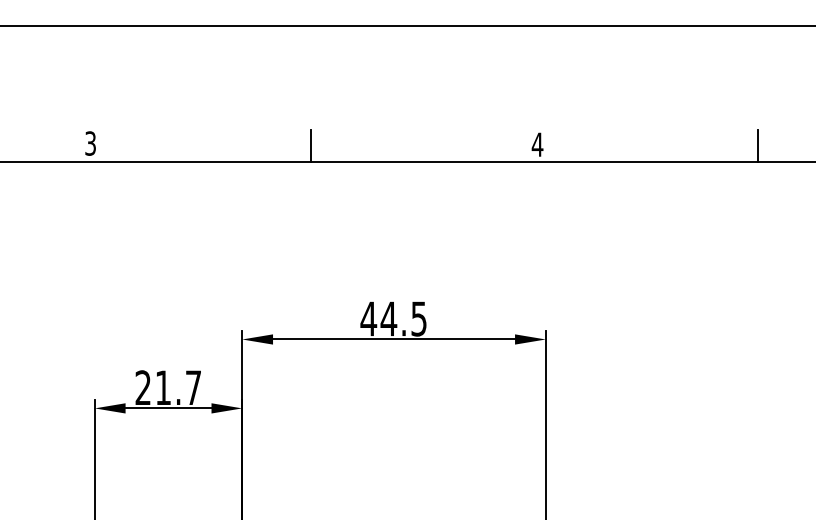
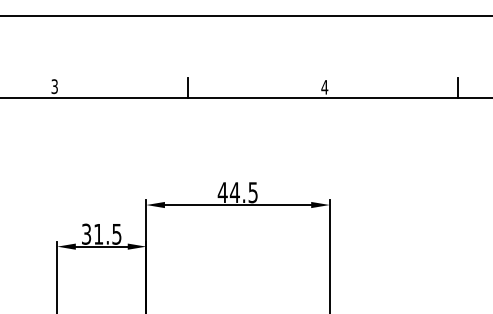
text: (168, 388) -> (101, 234), 21.7 -> 31.5

